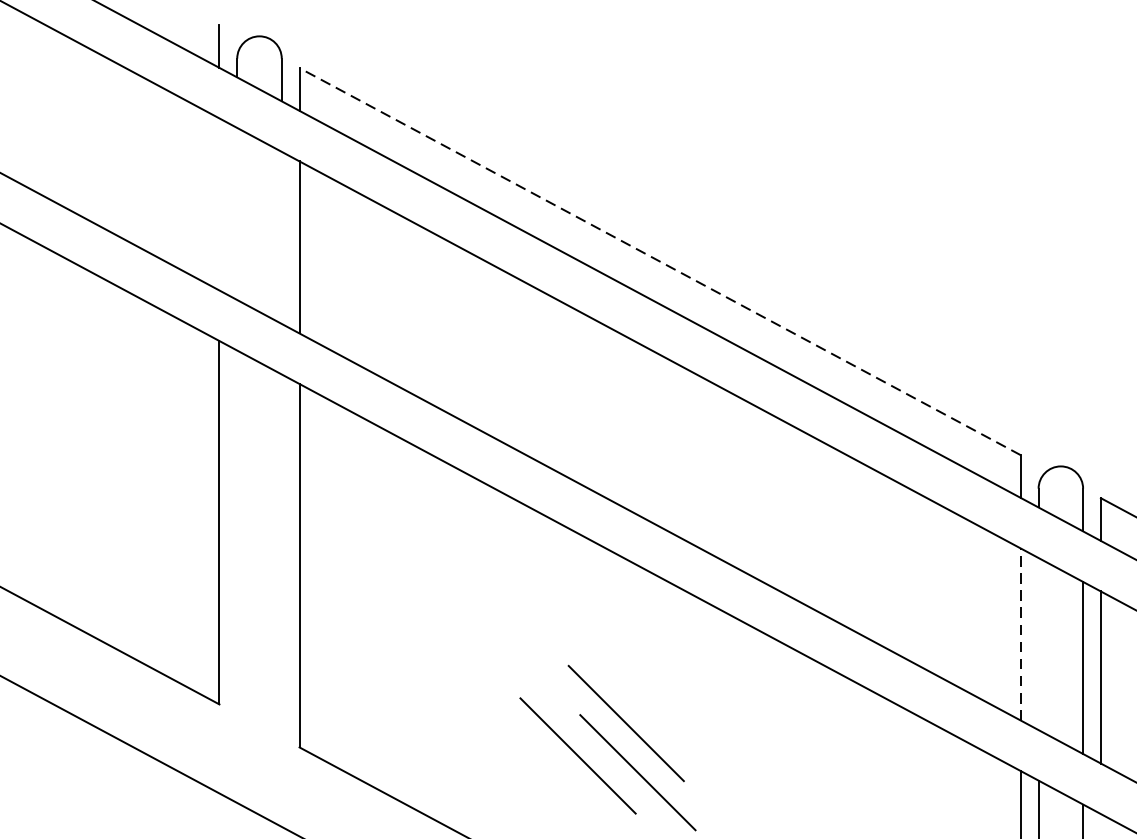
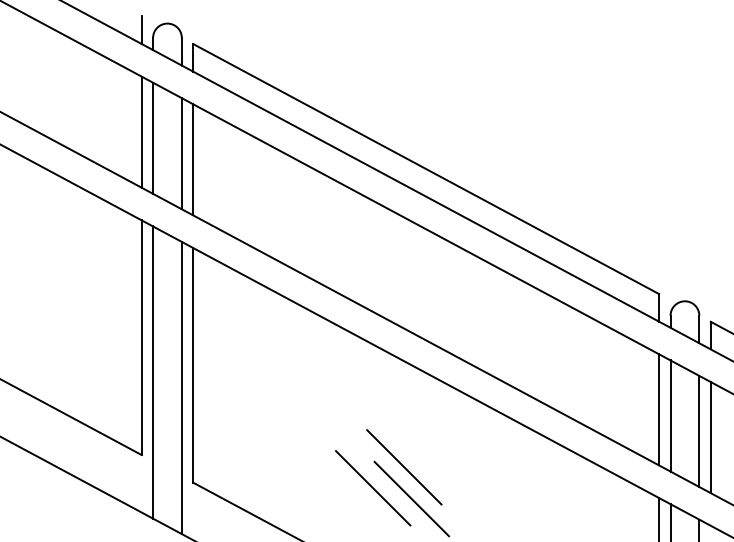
line: (219, 203) -> (141, 131), added
line: (237, 212) -> (153, 137), added
line: (281, 237) -> (181, 153), added
line: (659, 260) -> (425, 168), dashed -> solid
line: (237, 576) -> (153, 372), added
line: (281, 599) -> (181, 387), added
line: (1021, 633) -> (659, 409), dashed -> solid
line: (1038, 643) -> (670, 415), added

